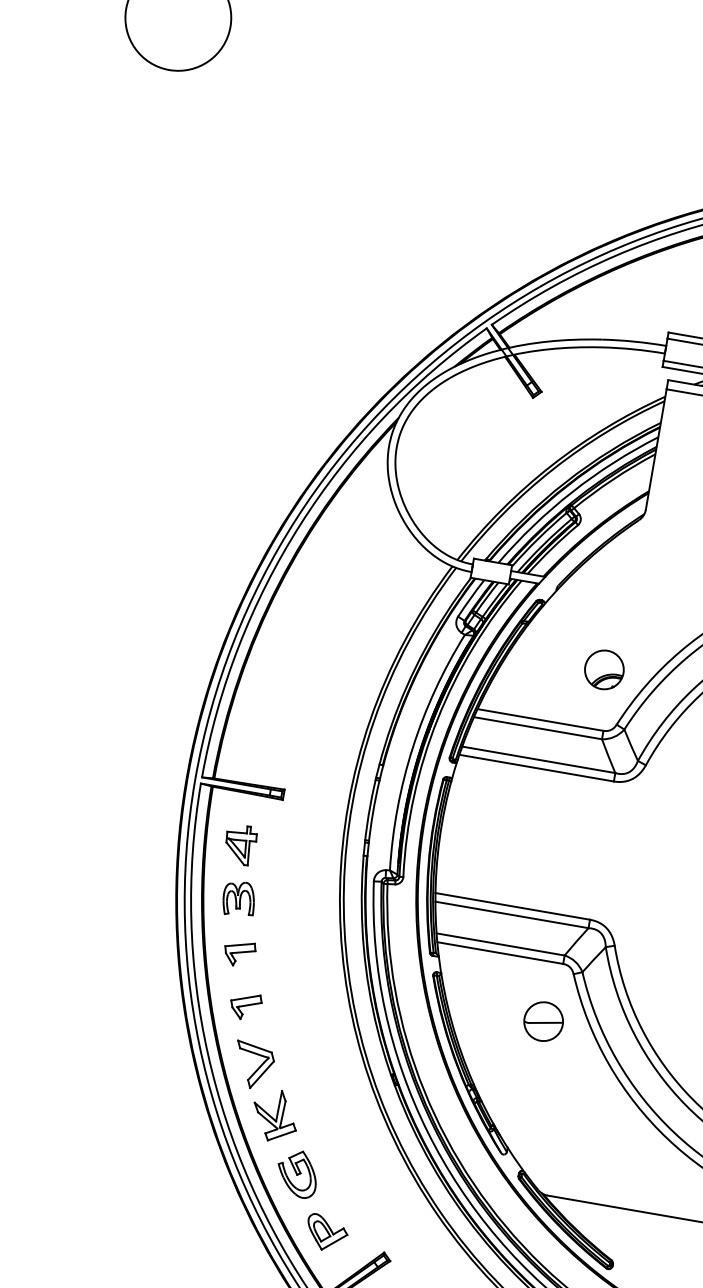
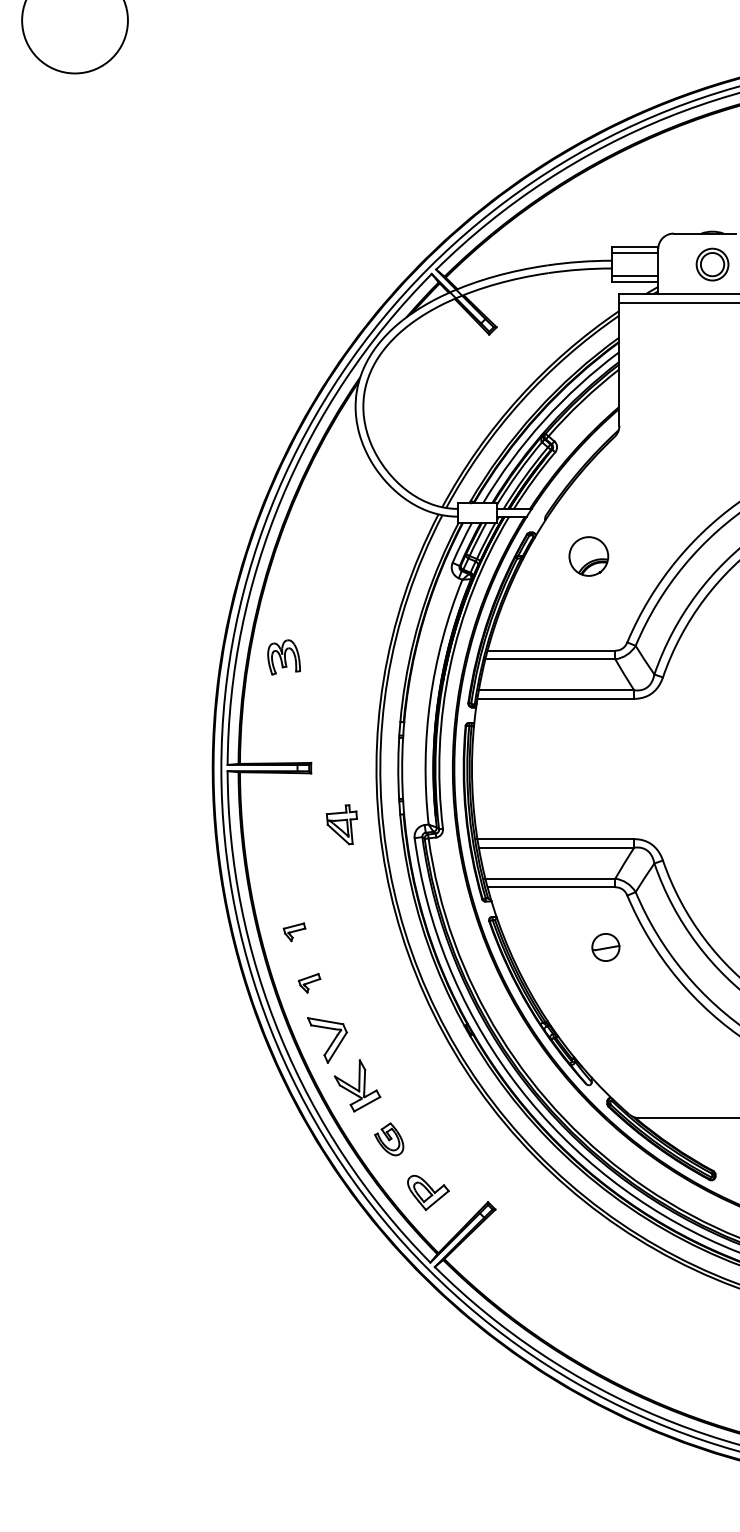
part: (604, 669) -> (588, 556), moved
part: (240, 844) -> (341, 824), moved
part: (238, 898) -> (283, 657), moved
part: (239, 952) -> (294, 931), size x0.7
part: (245, 1006) -> (309, 983), size x0.7
part: (543, 1021) -> (605, 947), size x0.7
part: (297, 1174) -> (389, 1139), size x0.7

